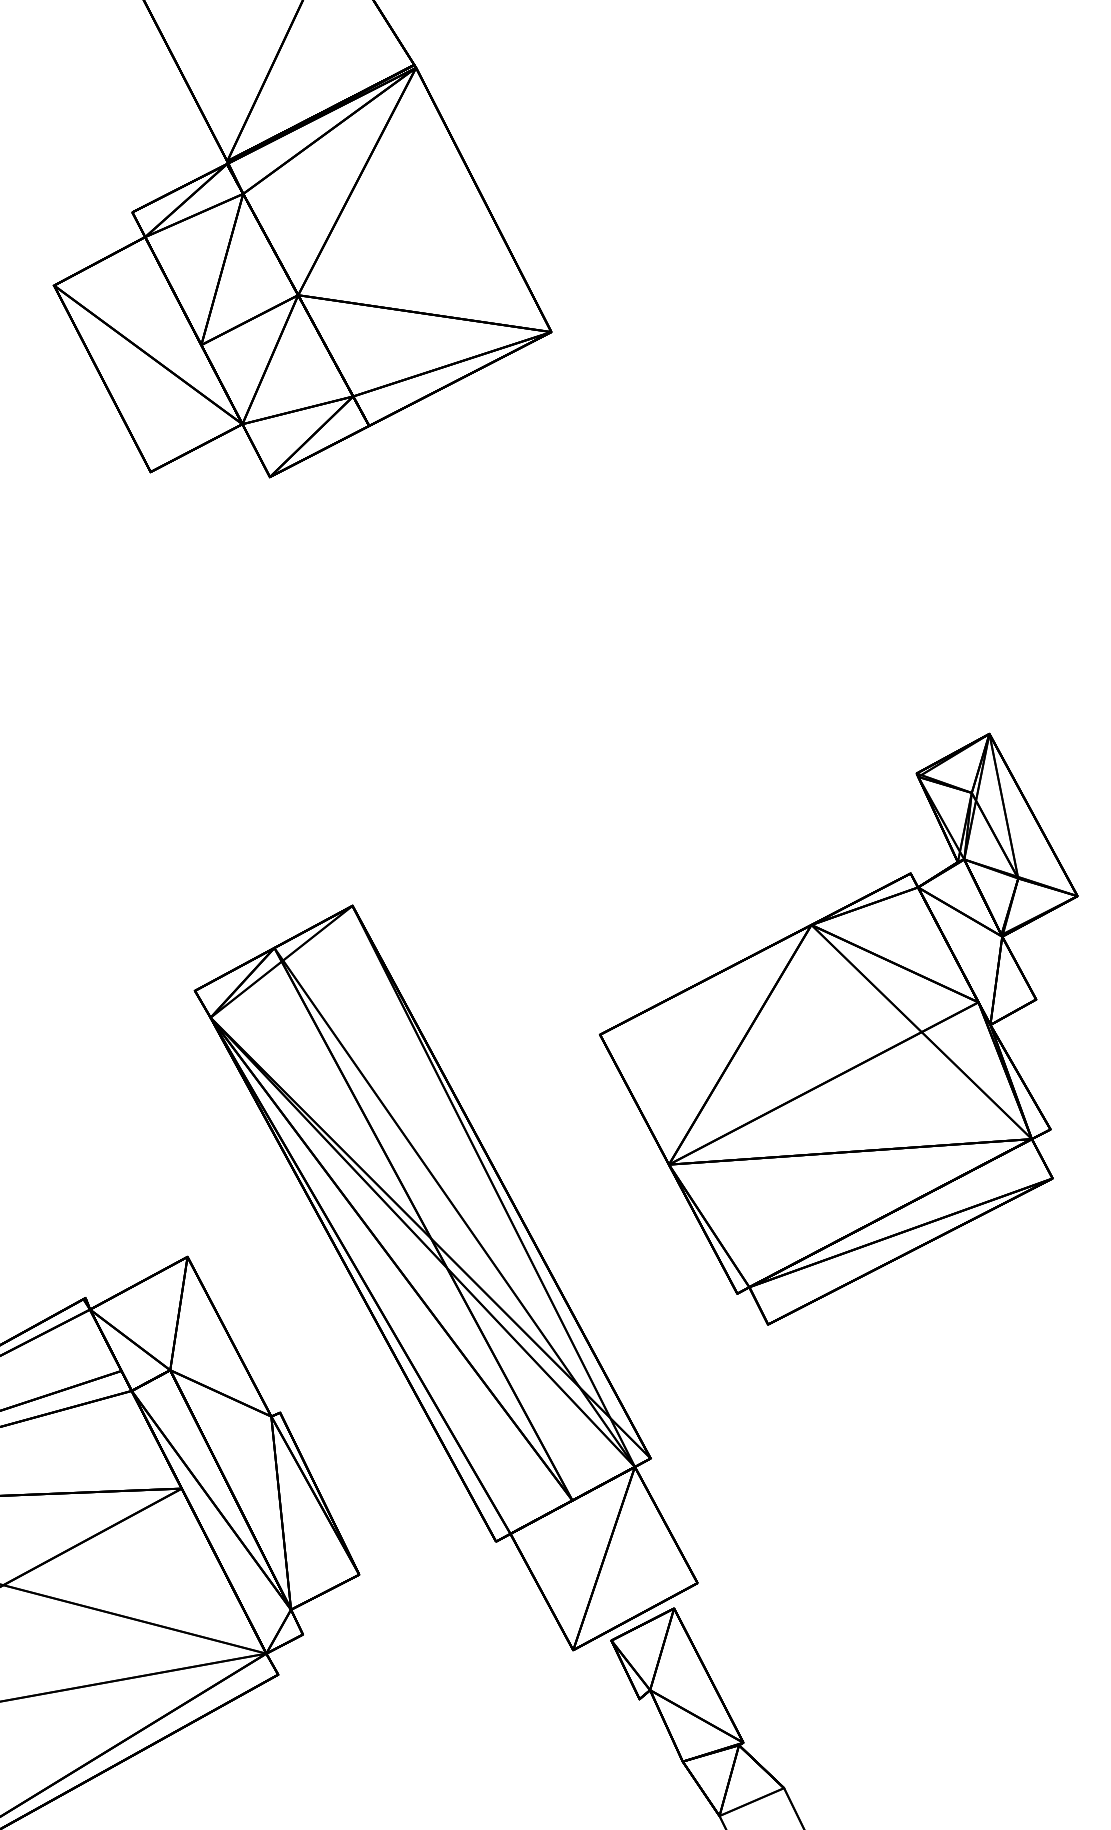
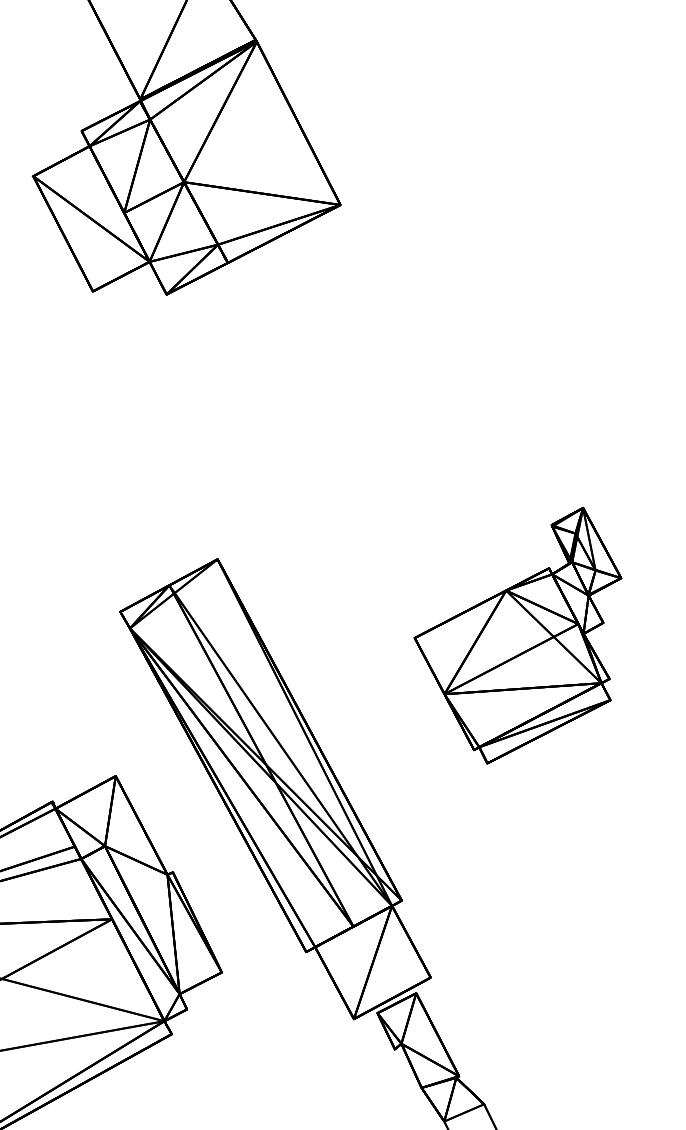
part: (838, 1029) -> (517, 635), size x0.7

